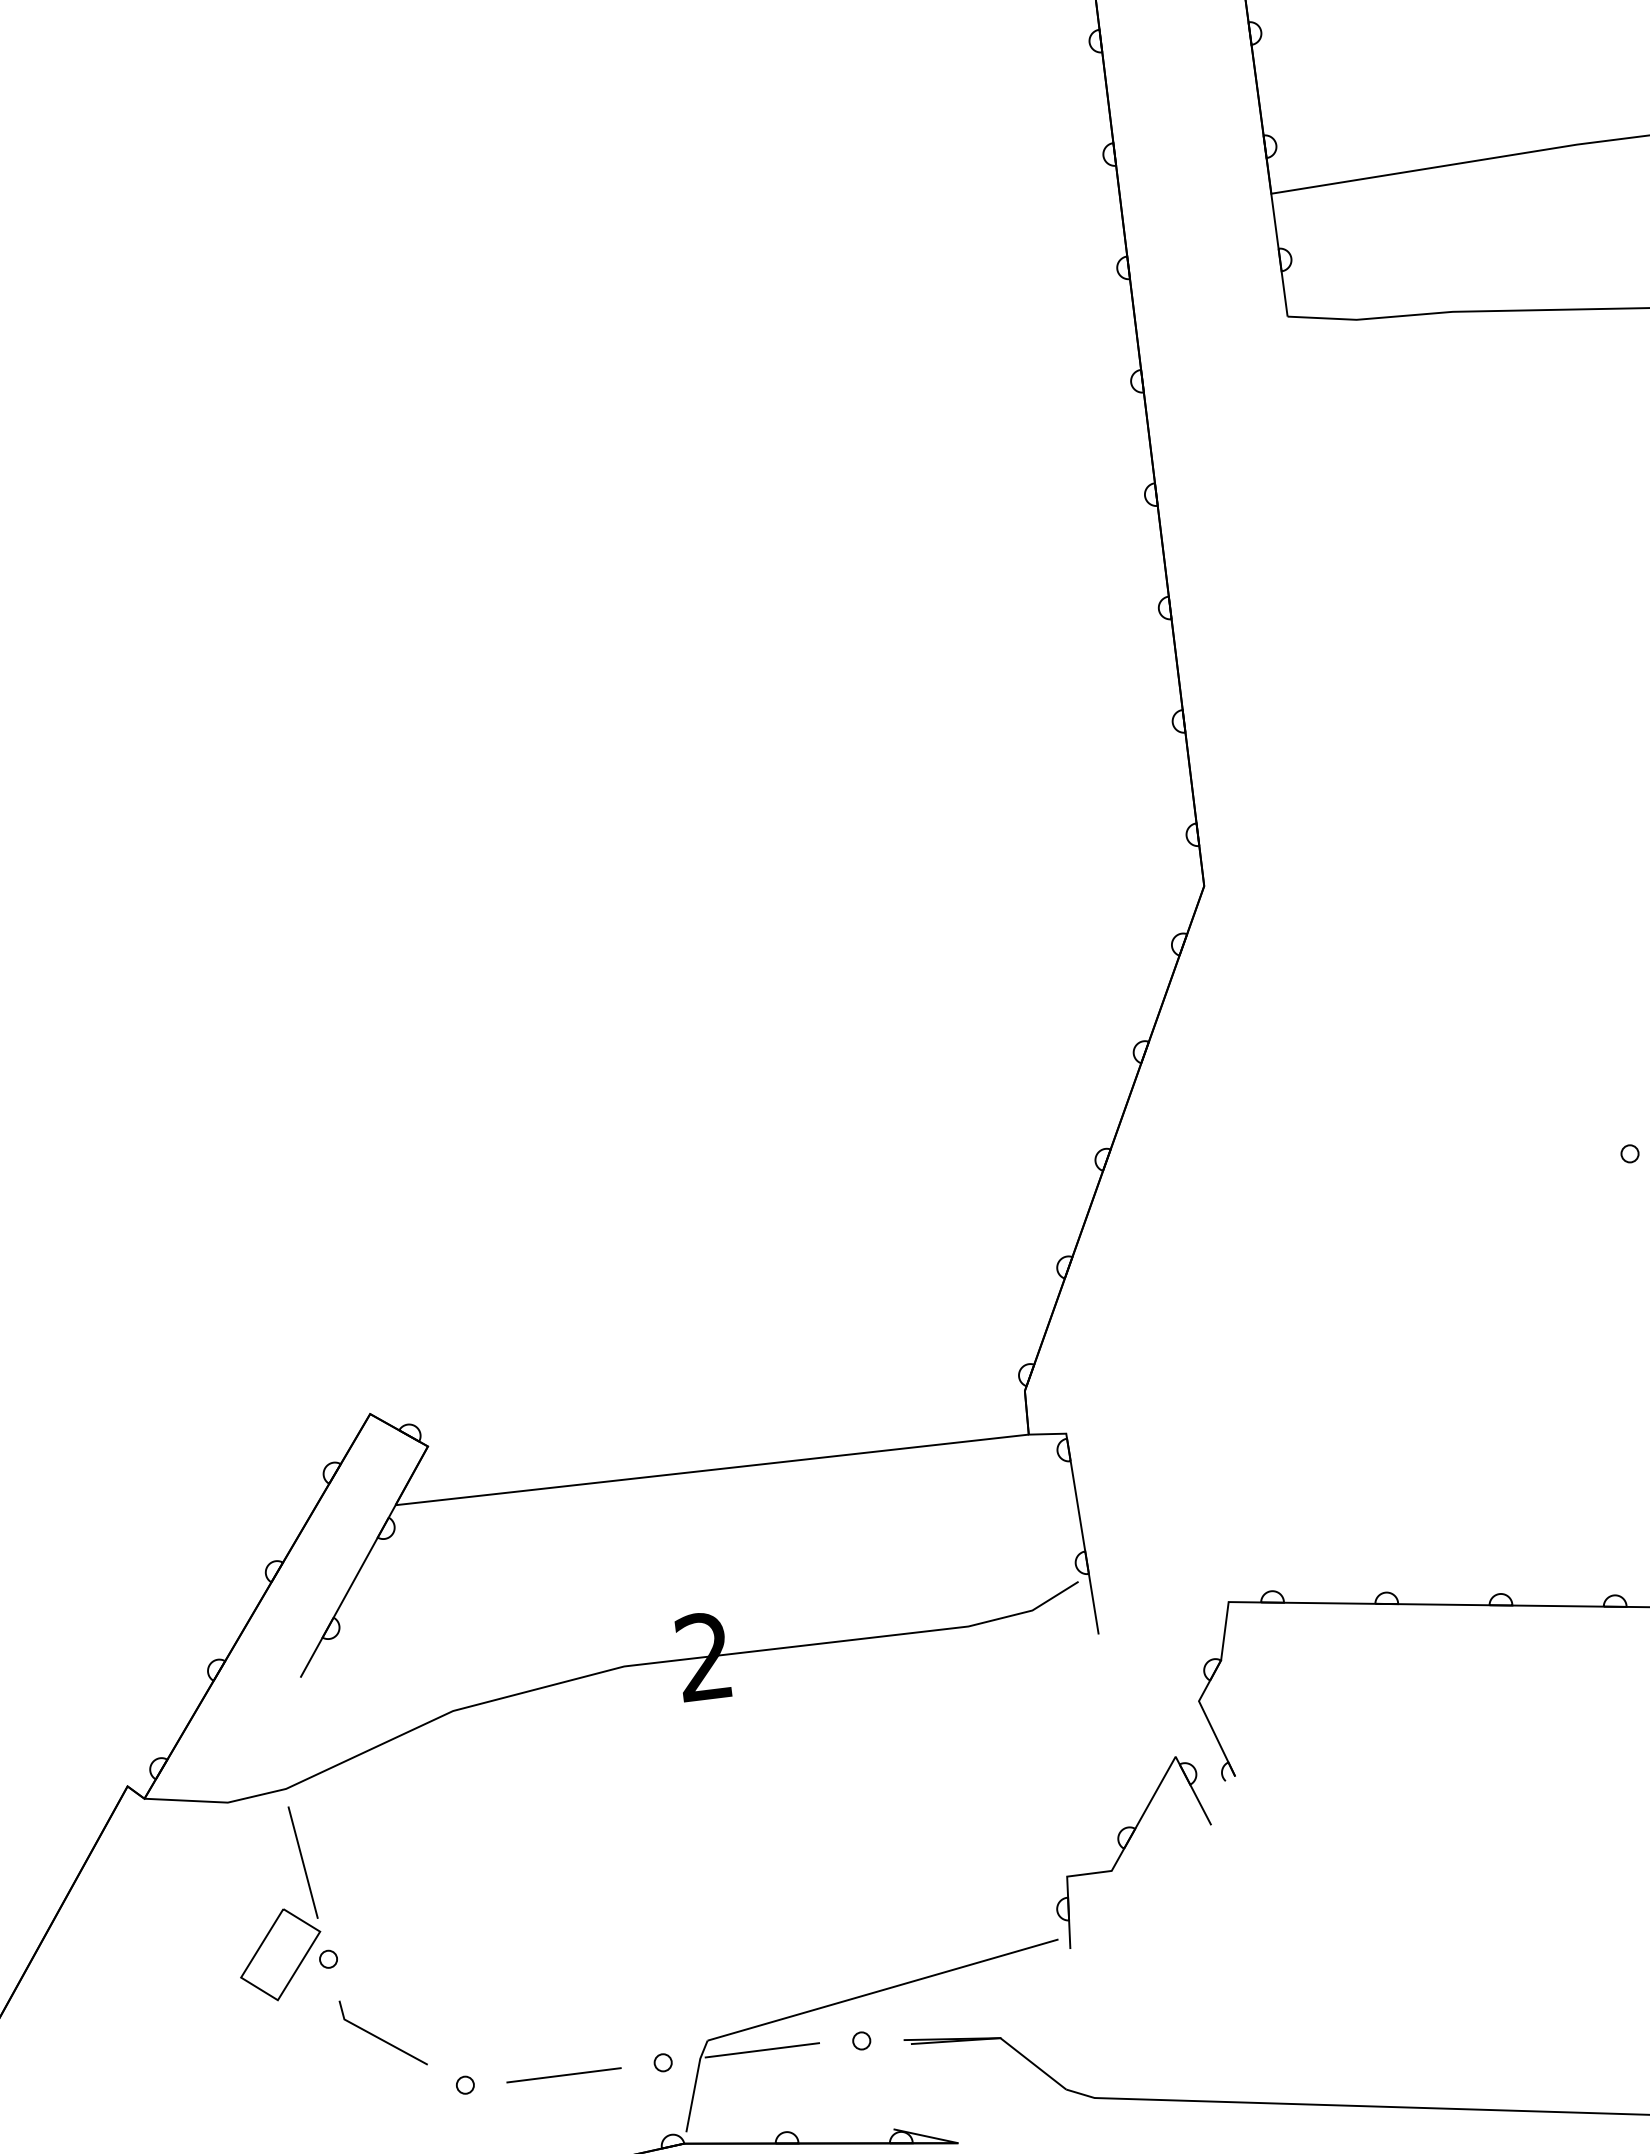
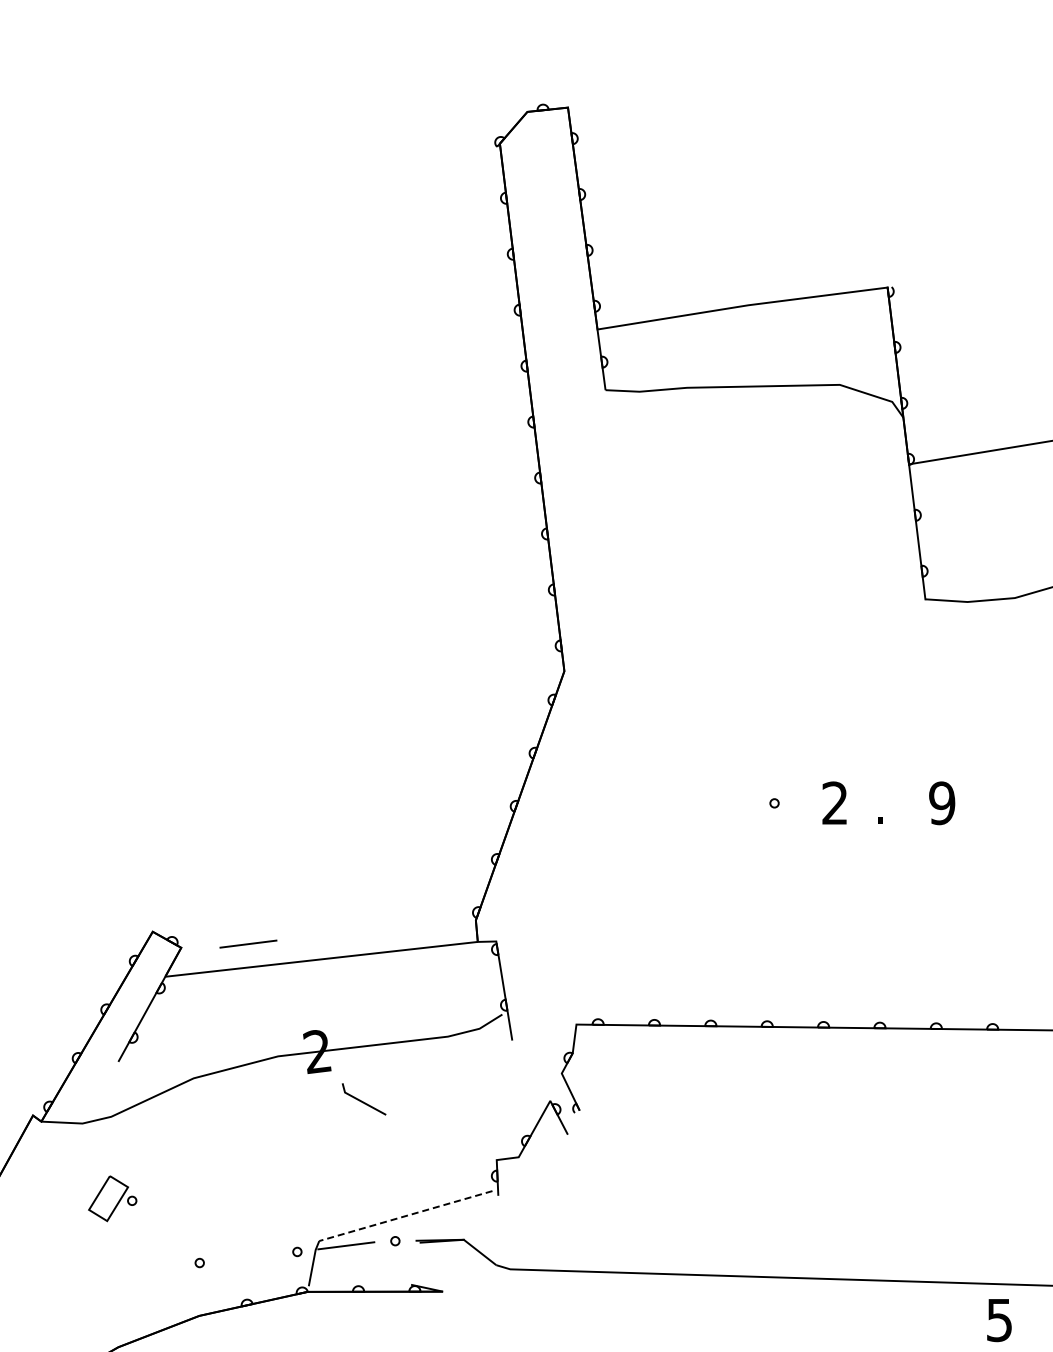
line: (302, 1861) -> (119, 1152), removed
line: (882, 1990) -> (405, 1216), solid -> dashed
line: (381, 2037) -> (363, 1101), moved
line: (564, 2074) -> (248, 943), moved

